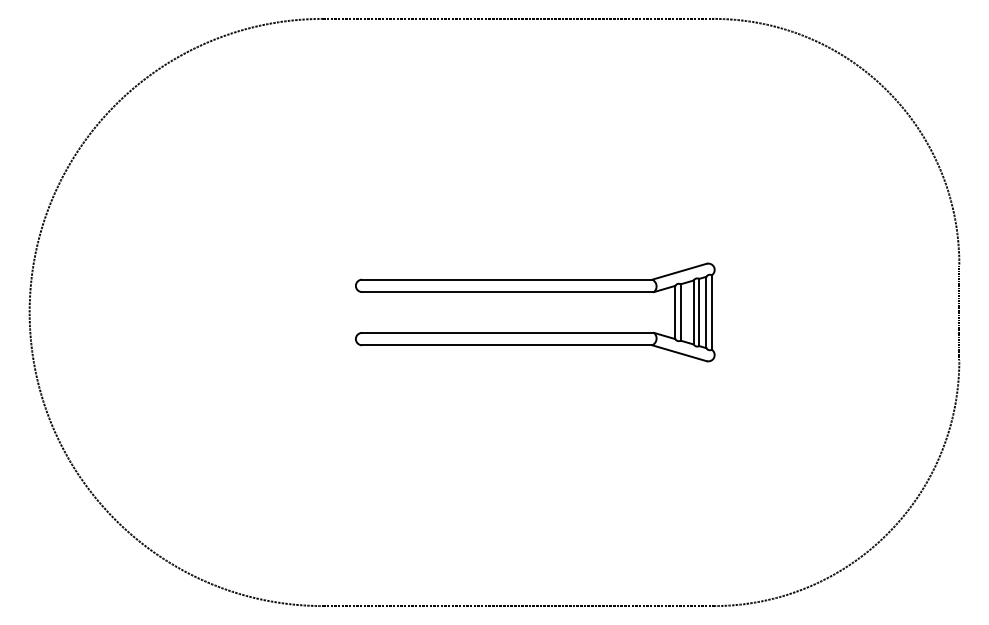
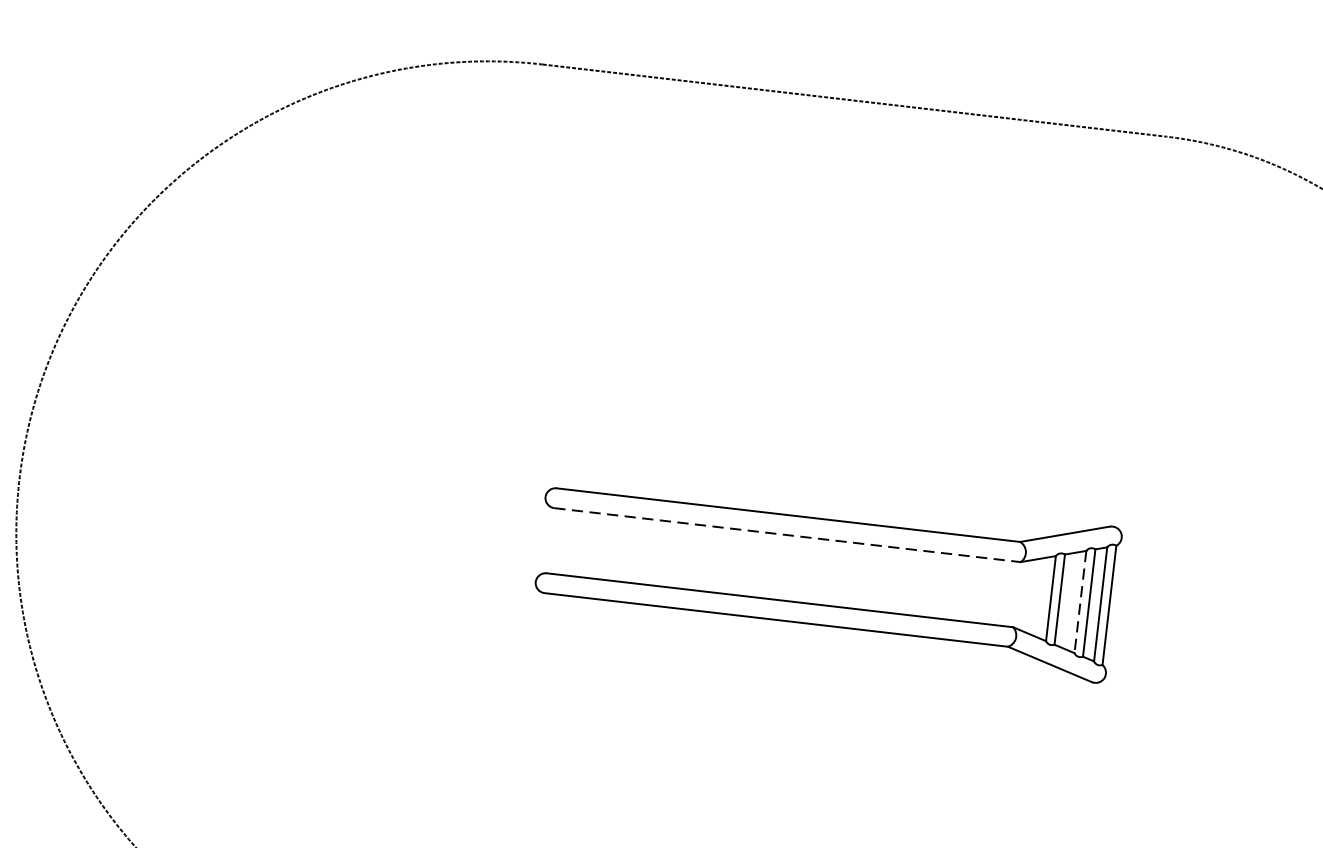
line: (508, 292) -> (788, 535), solid -> dashed
line: (693, 312) -> (1080, 601), solid -> dashed

